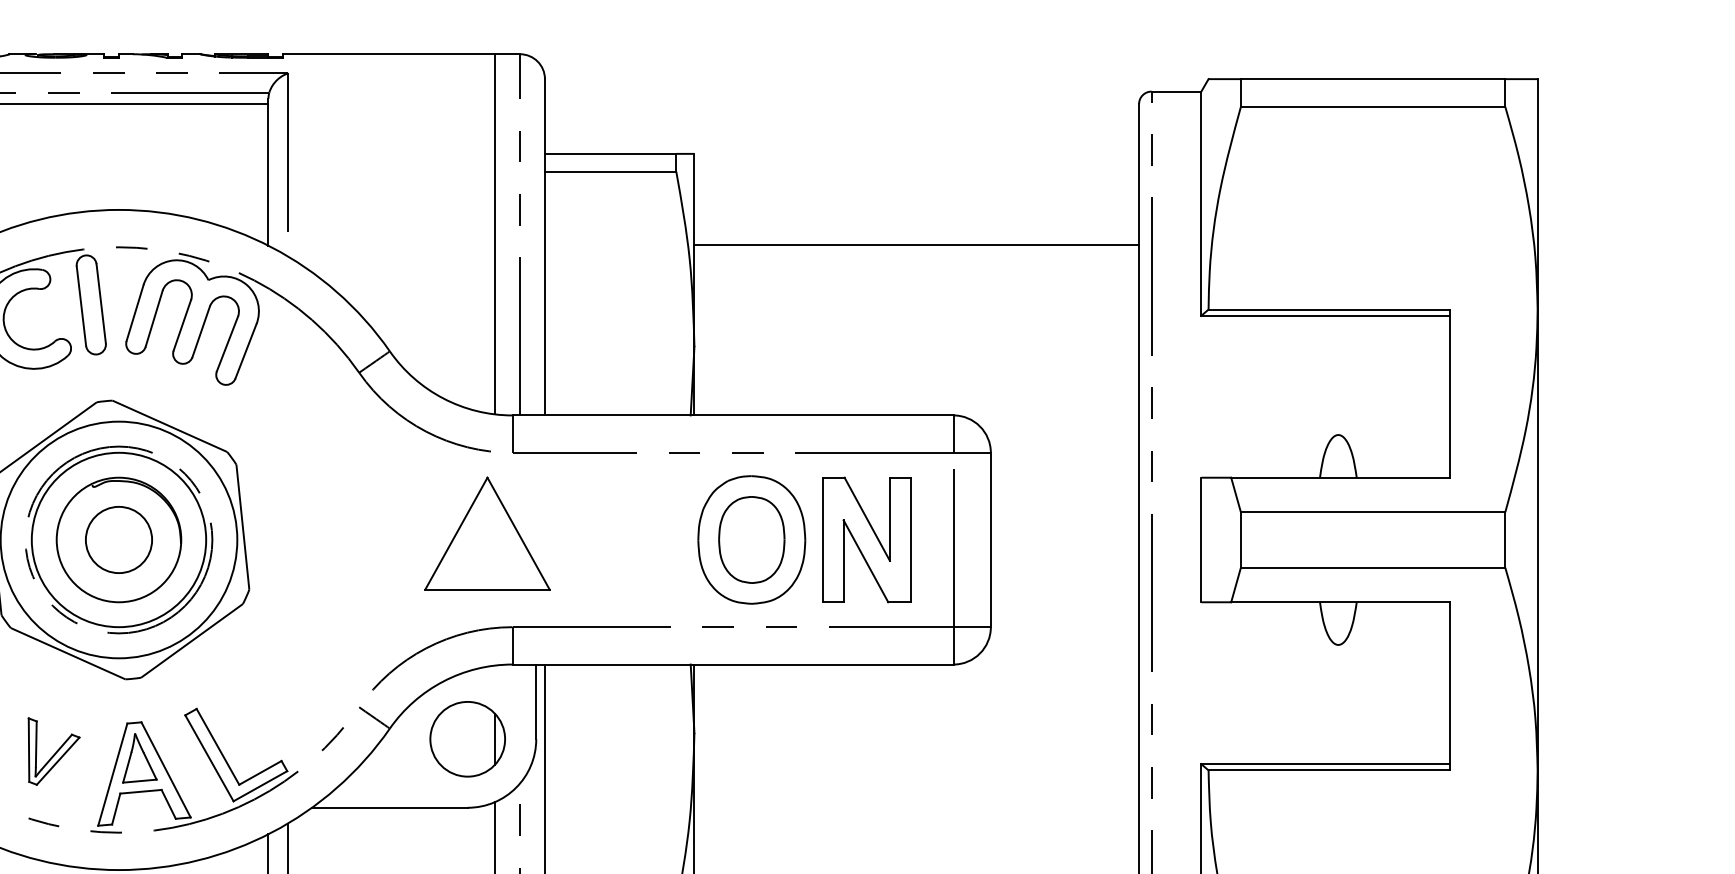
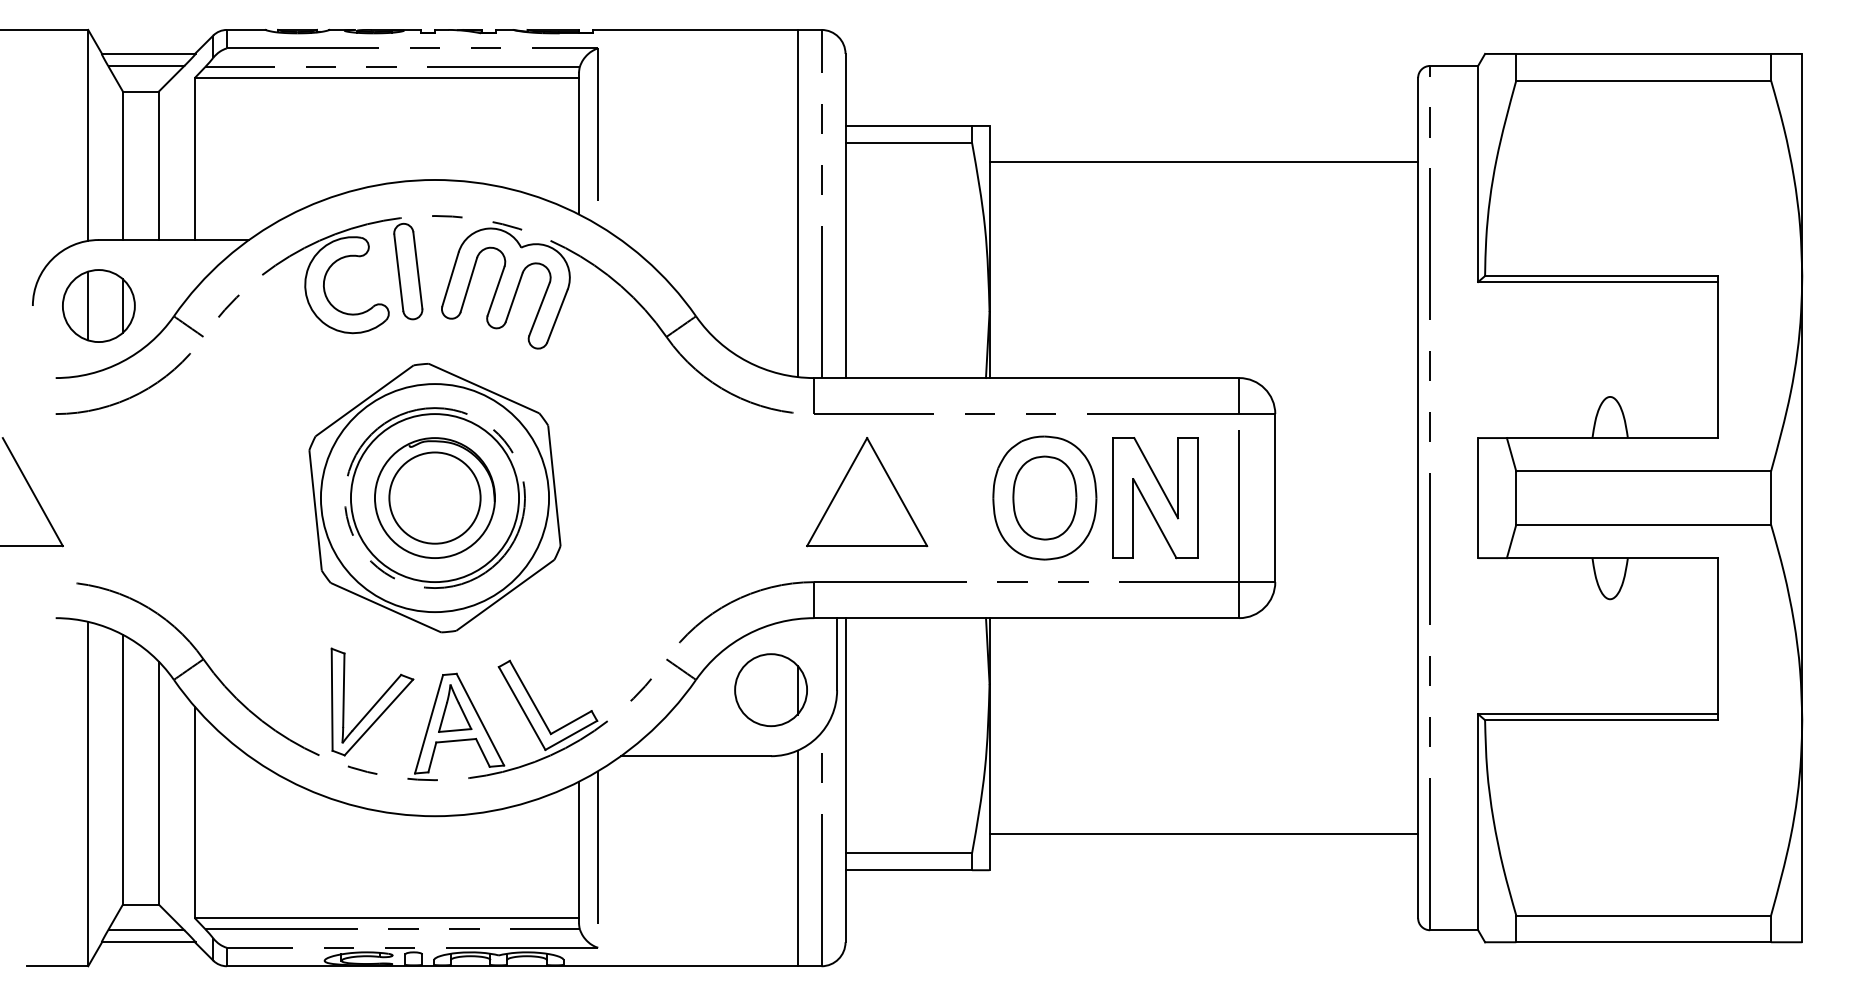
line: (916, 244) -> (1203, 161), moved
part: (487, 534) -> (867, 492), moved
circle: (118, 539) -> (434, 497), size x1.43
part: (54, 751) -> (372, 701), size x1.67

